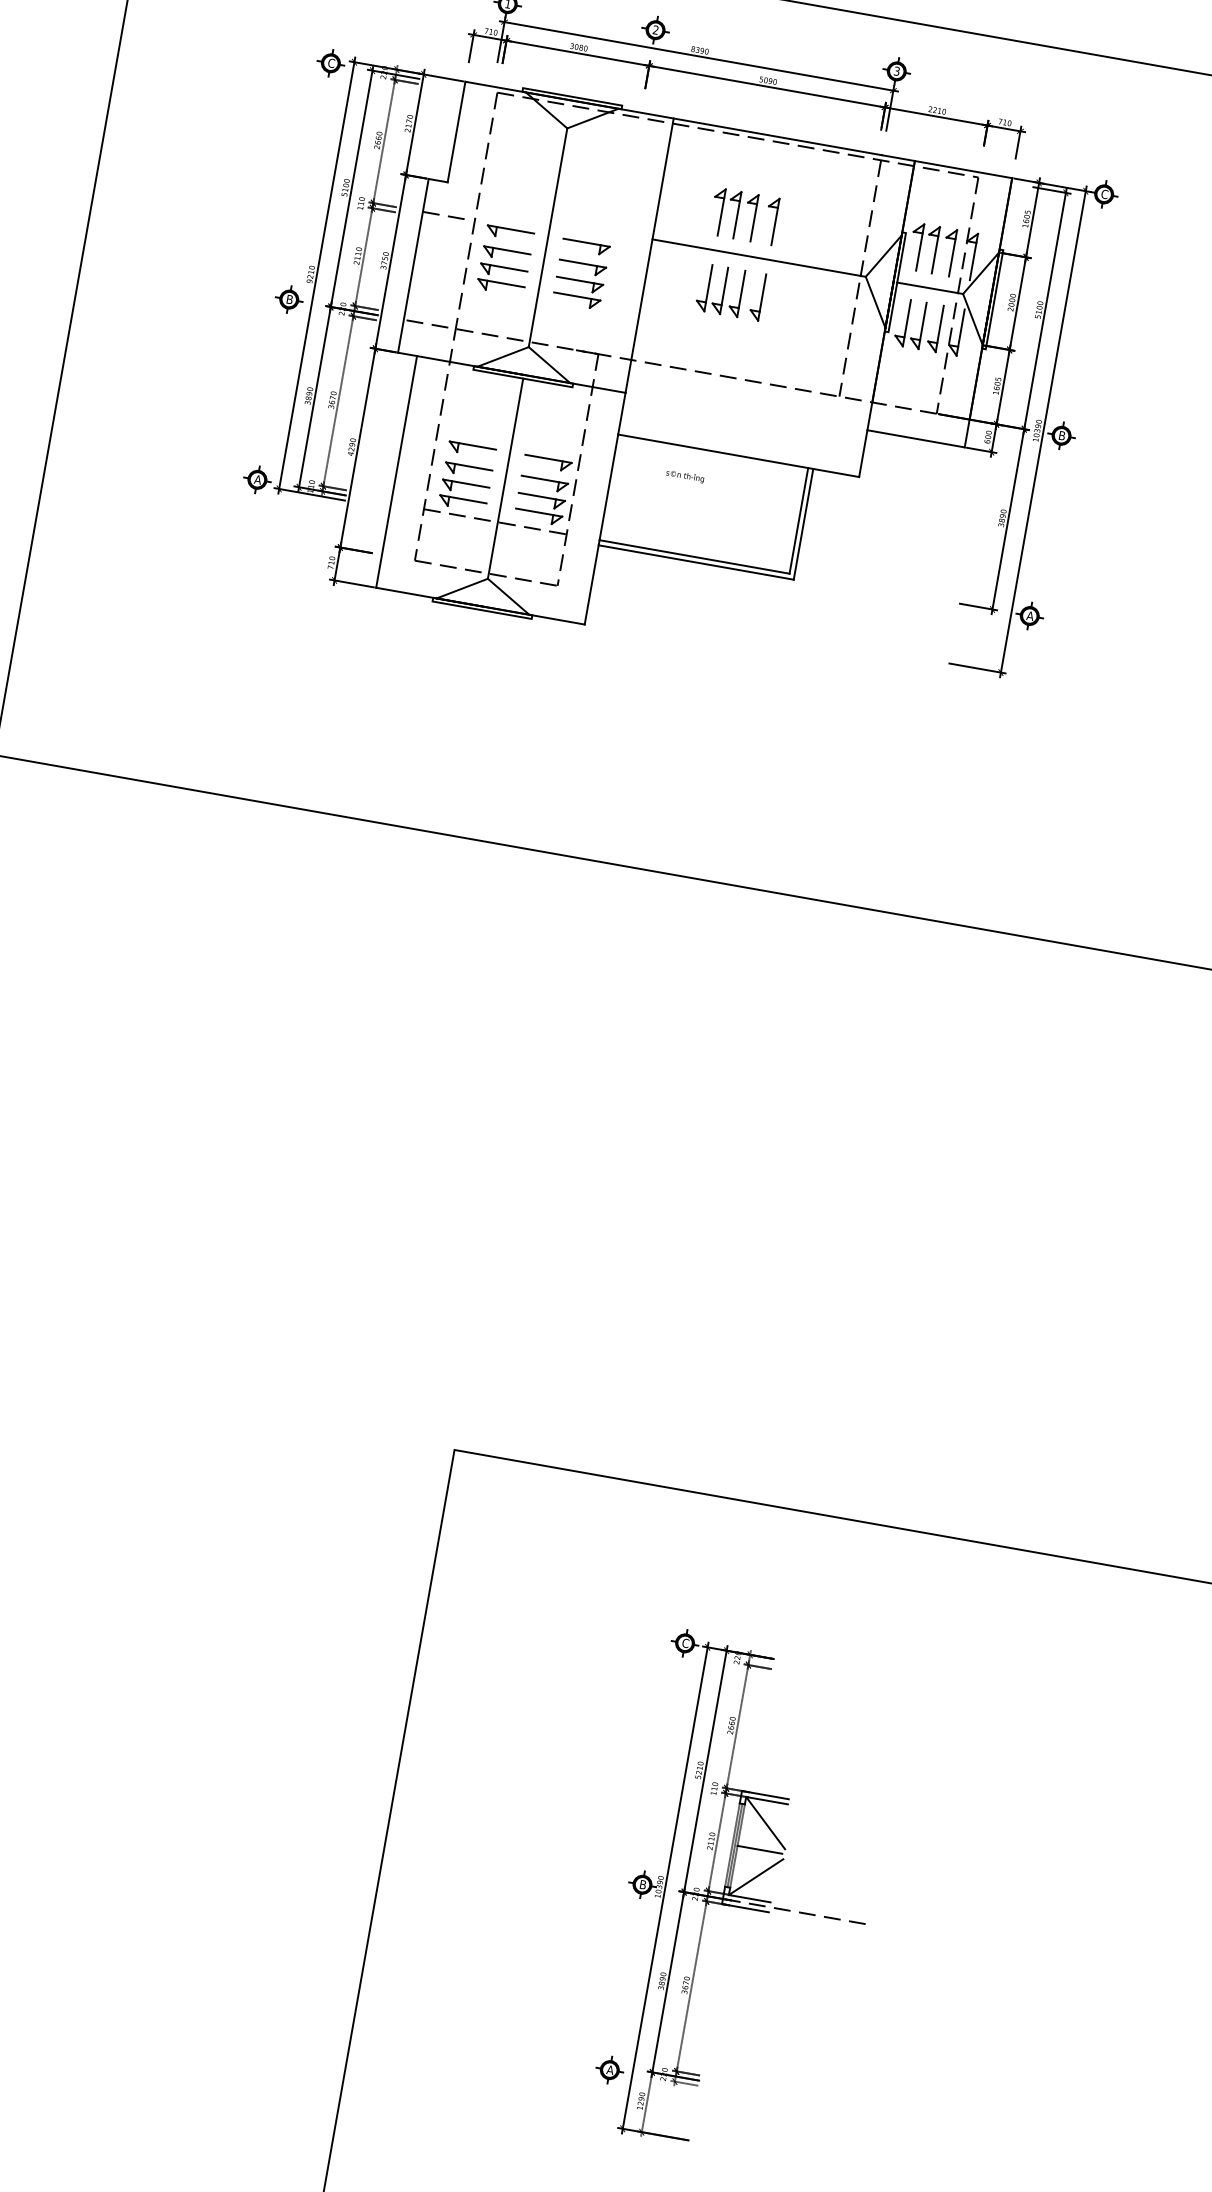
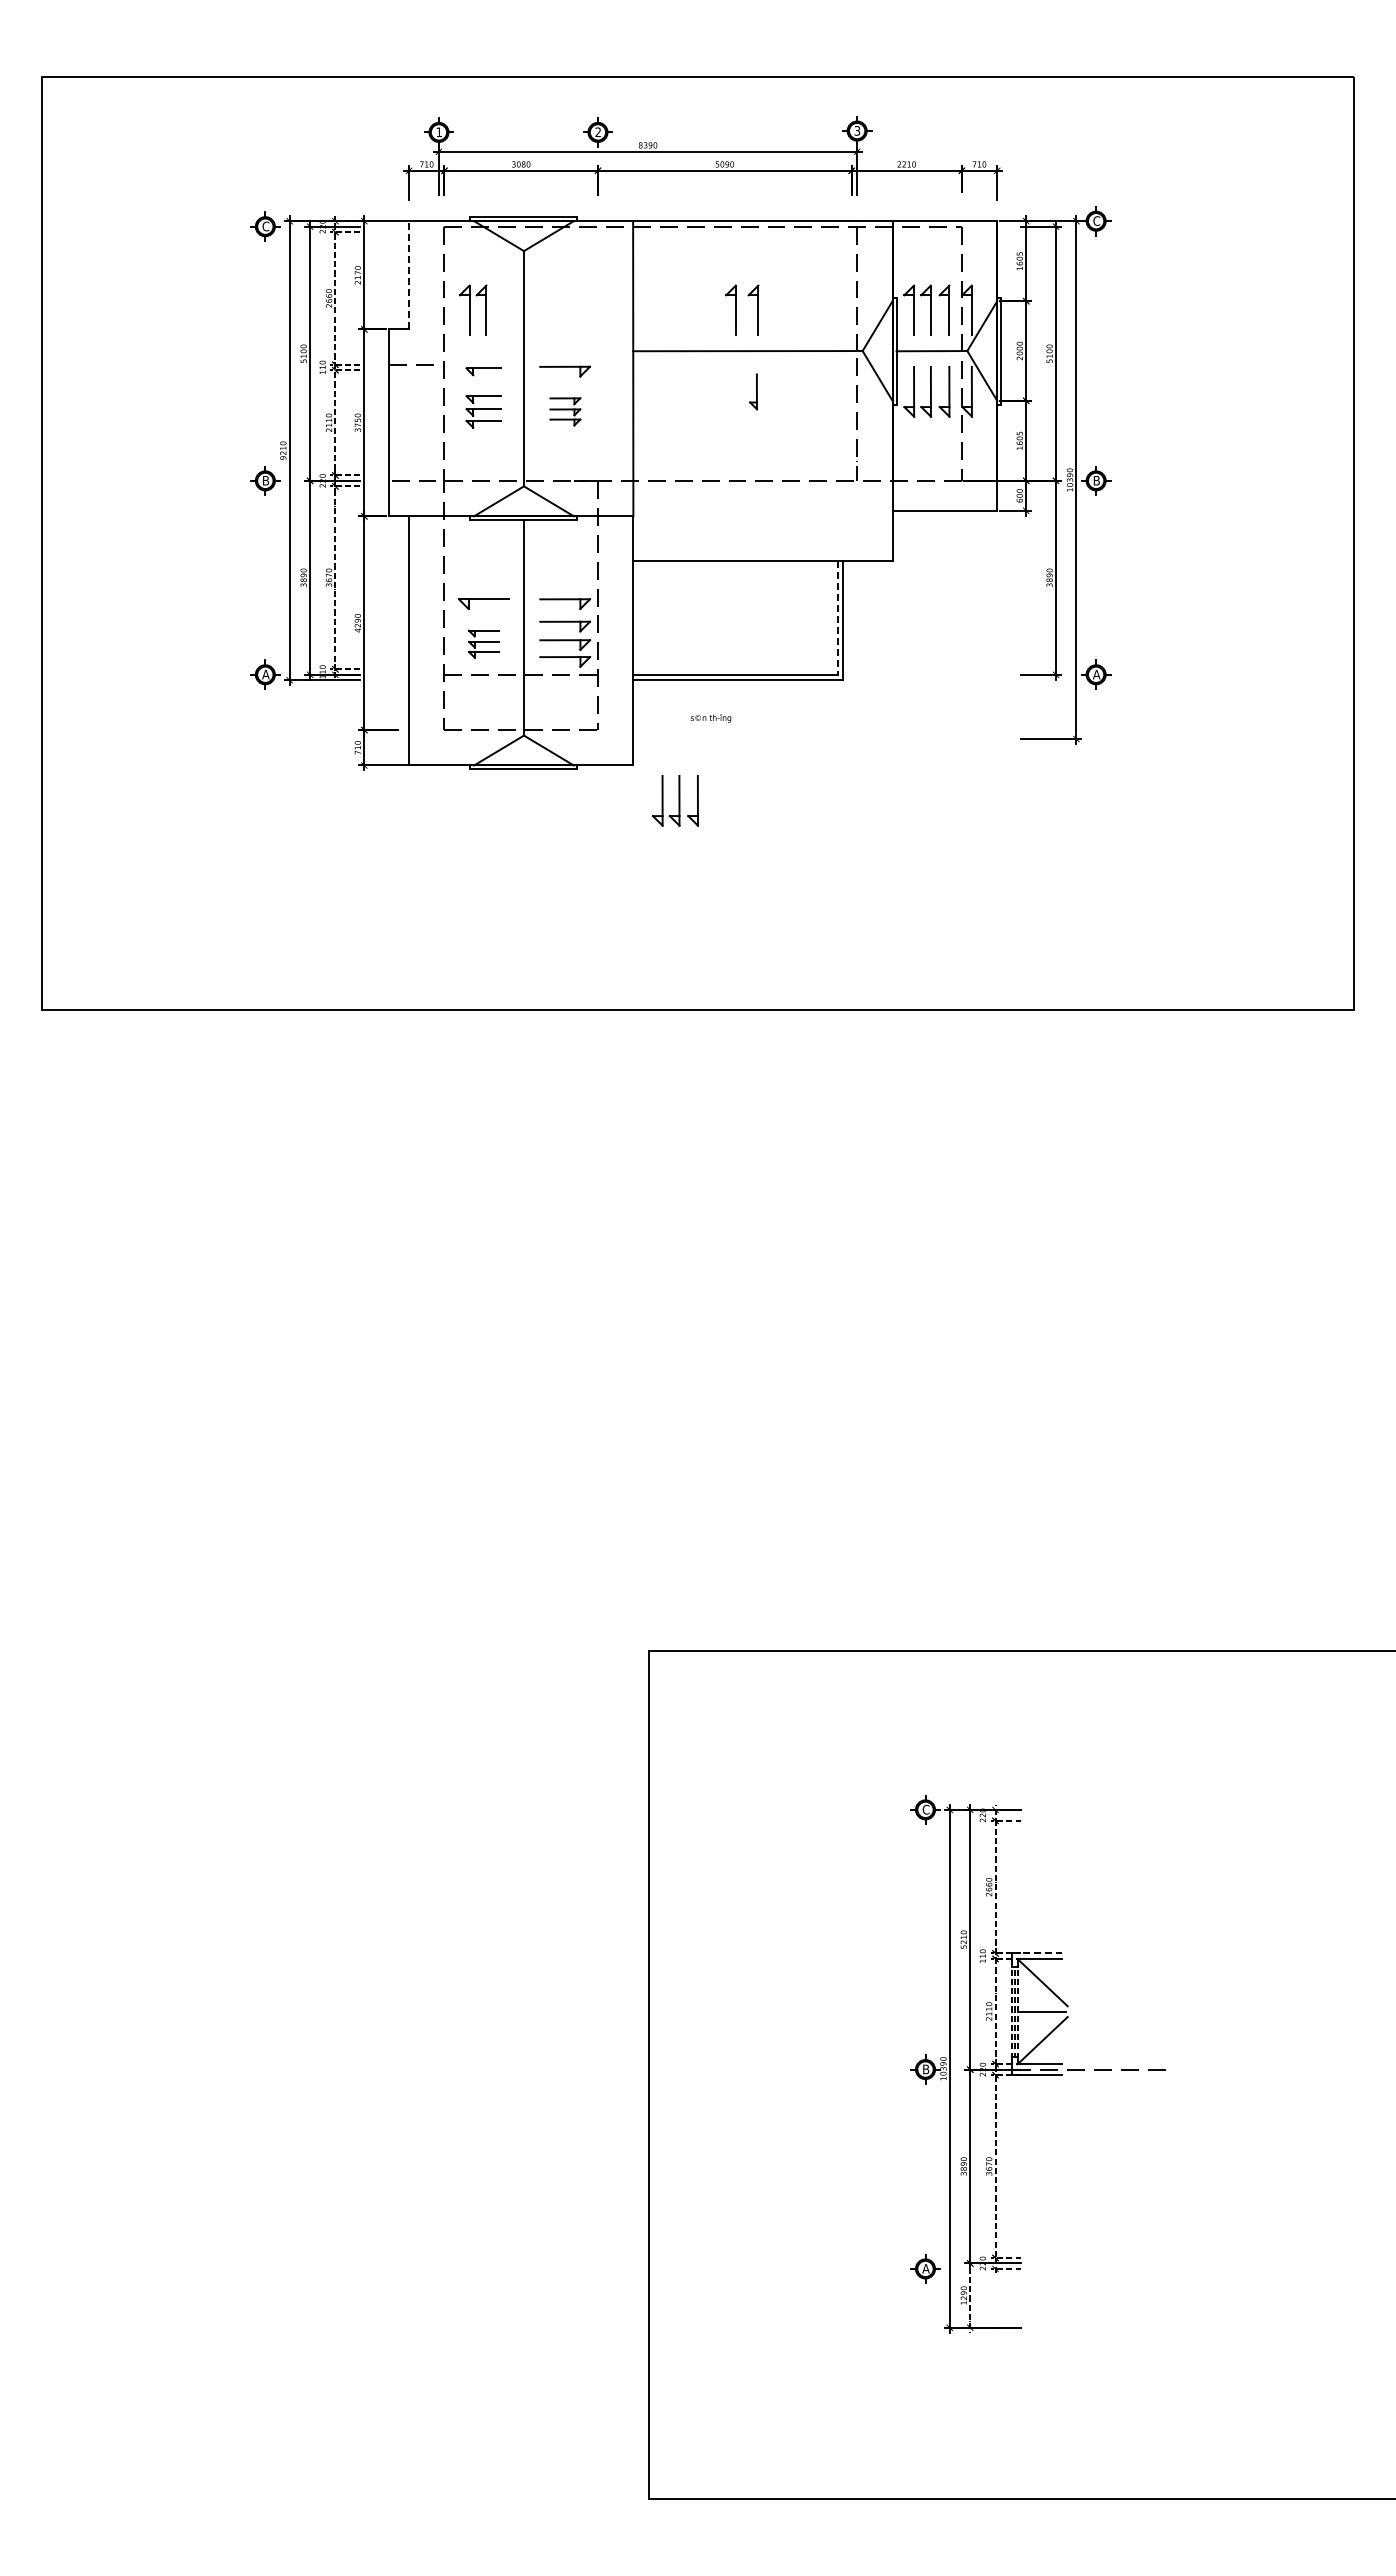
line: (457, 131) -> (409, 274), solid -> dashed
part: (724, 212) -> (472, 309), moved
part: (509, 233) -> (483, 371), size x0.7
part: (503, 270) -> (483, 411), size x0.7
part: (579, 284) -> (565, 411), size x0.6
part: (720, 289) -> (675, 800), moved
part: (757, 296) -> (753, 391), size x0.7
text: (684, 476) -> (710, 718), moved
part: (465, 486) -> (483, 643), size x0.6
line: (798, 520) -> (837, 617), solid -> dashed
line: (765, 1795) -> (1037, 1953), solid -> dashed

